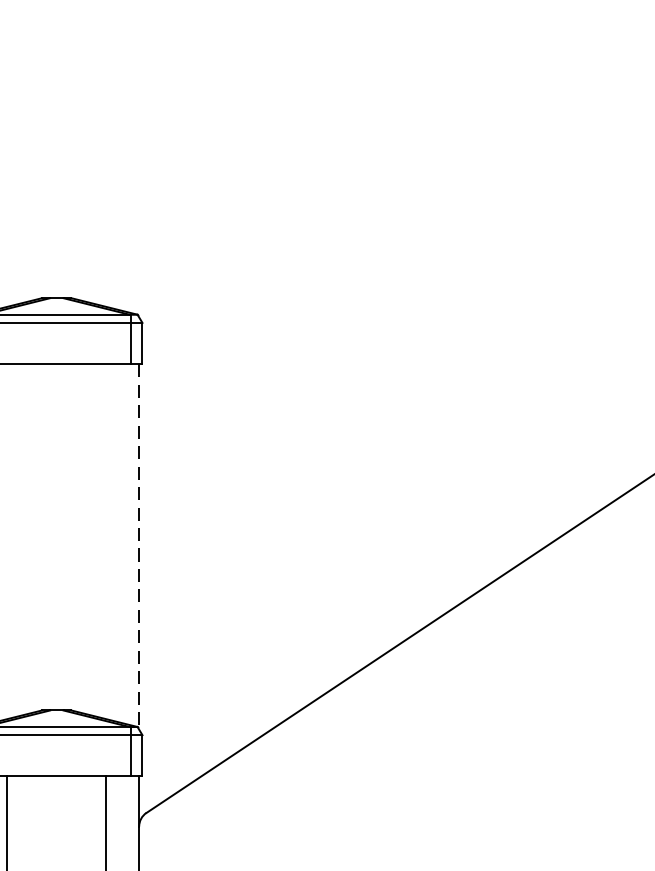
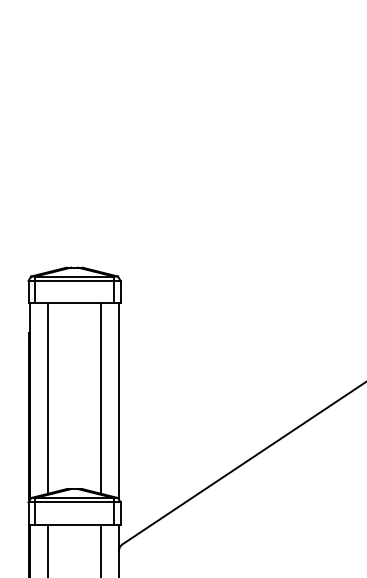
line: (8, 541) -> (48, 398), added
line: (106, 541) -> (101, 398), added
line: (138, 547) -> (118, 401), dashed -> solid

